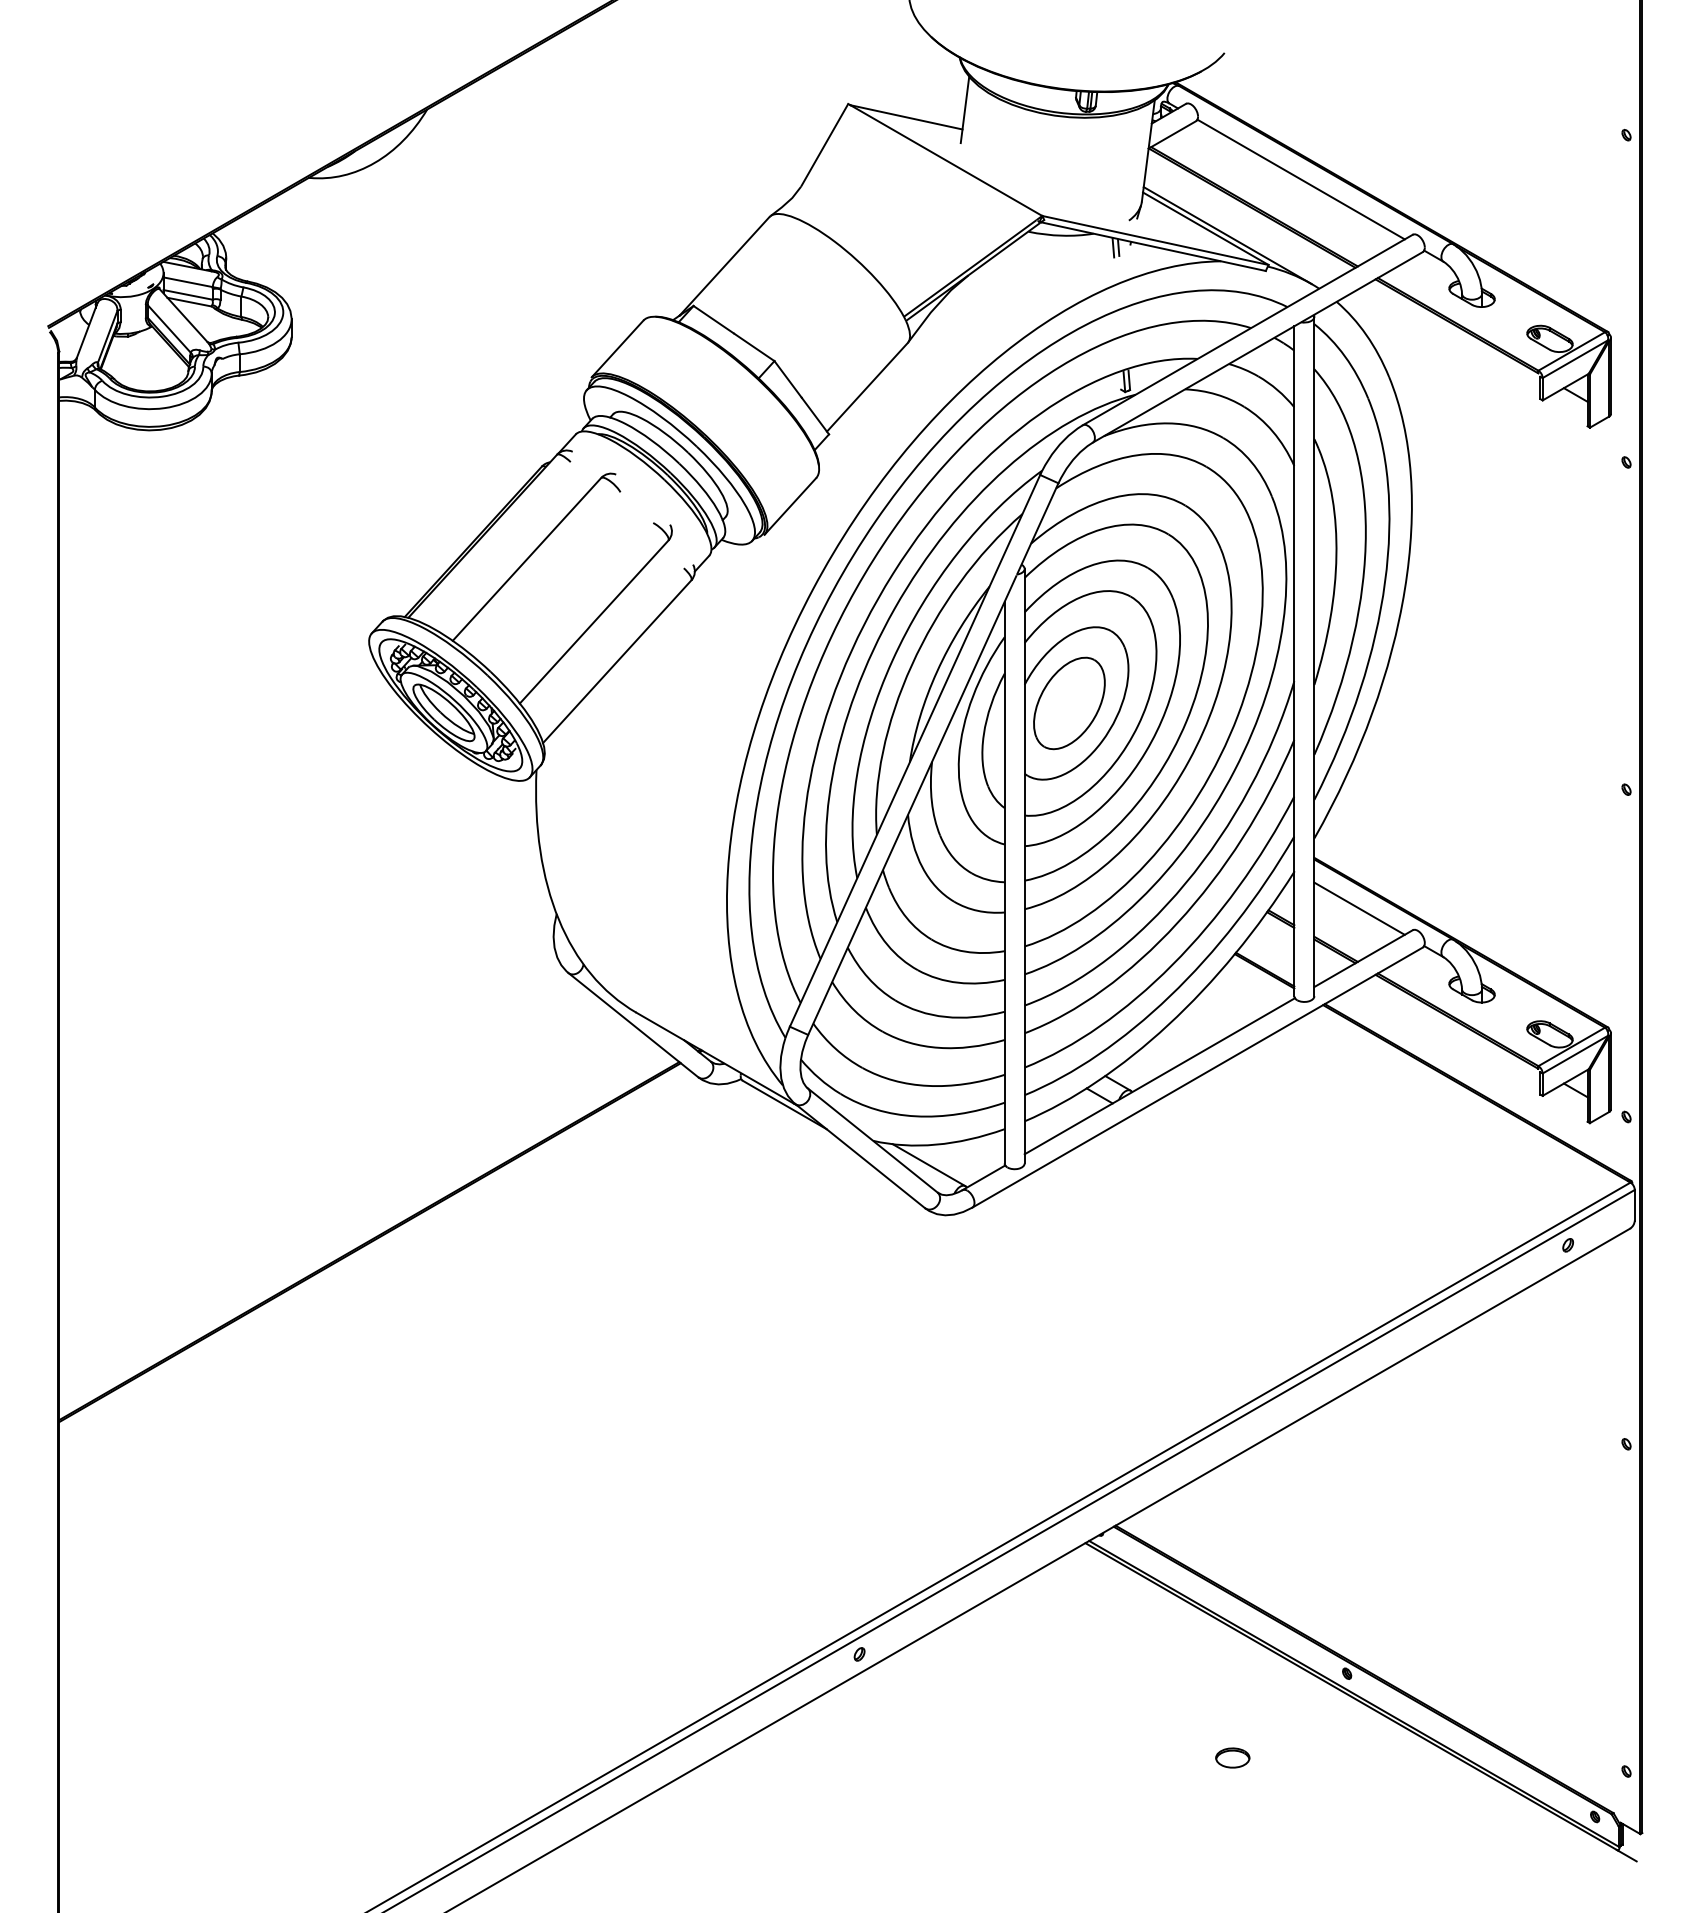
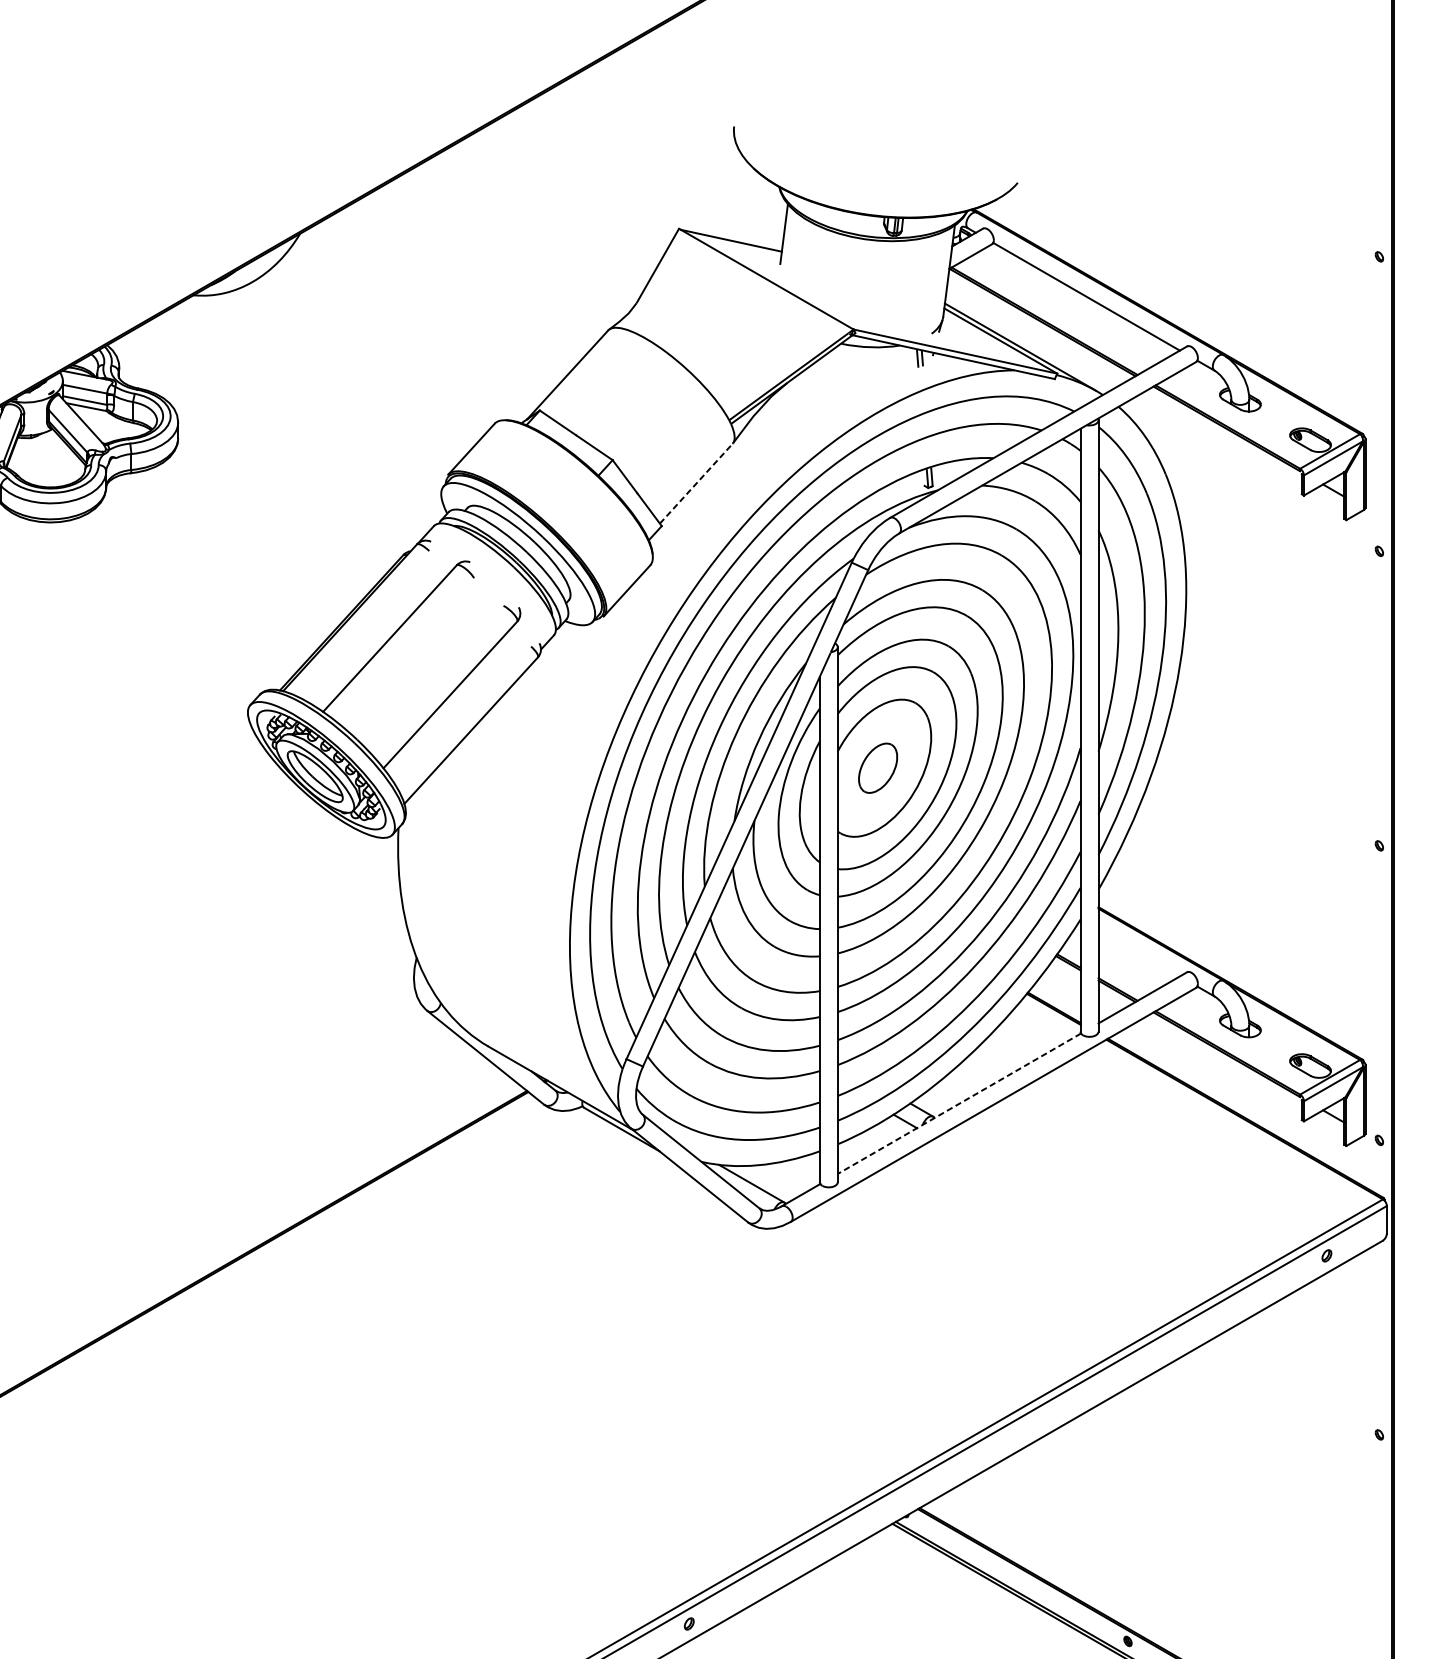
line: (867, 387) -> (696, 483), solid -> dashed
part: (1069, 703) -> (878, 768), size x0.6
line: (1359, 908) -> (1139, 952), removed
line: (1159, 1076) -> (959, 1103), solid -> dashed

